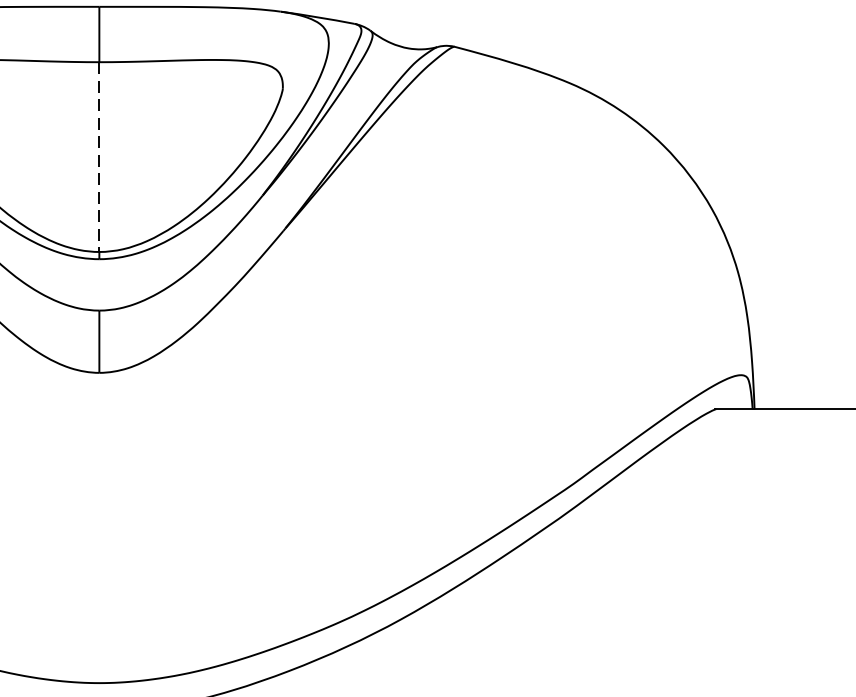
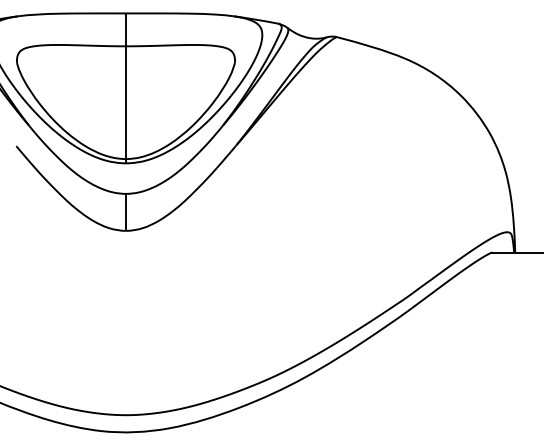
line: (100, 158) -> (126, 103), dashed -> solid

